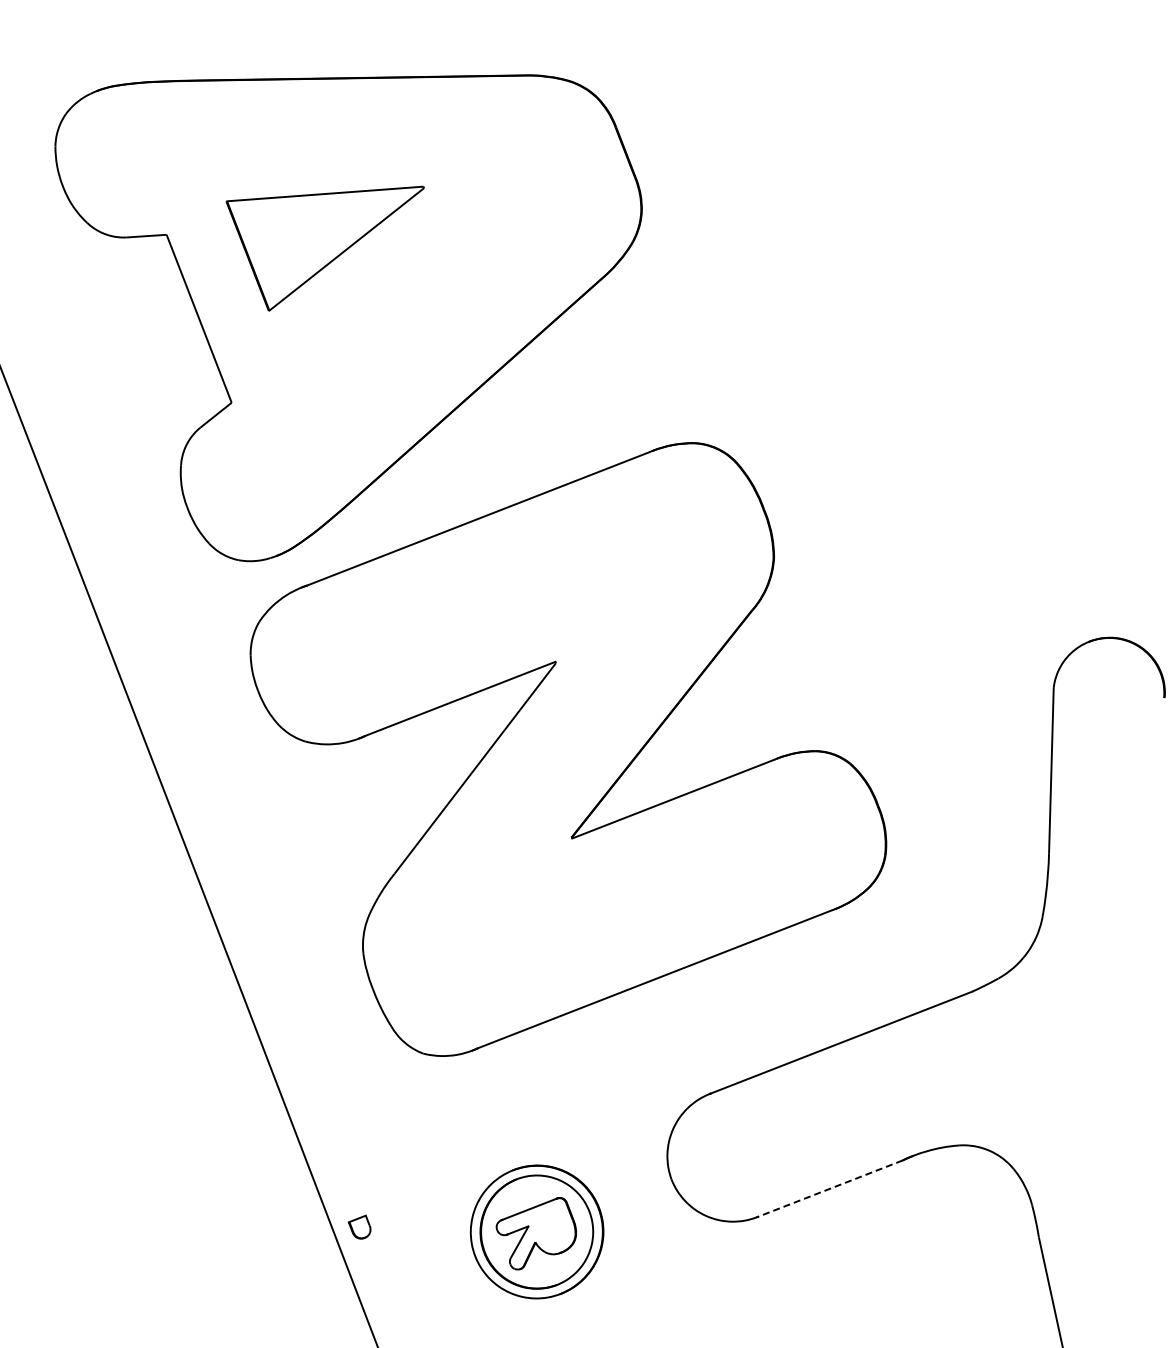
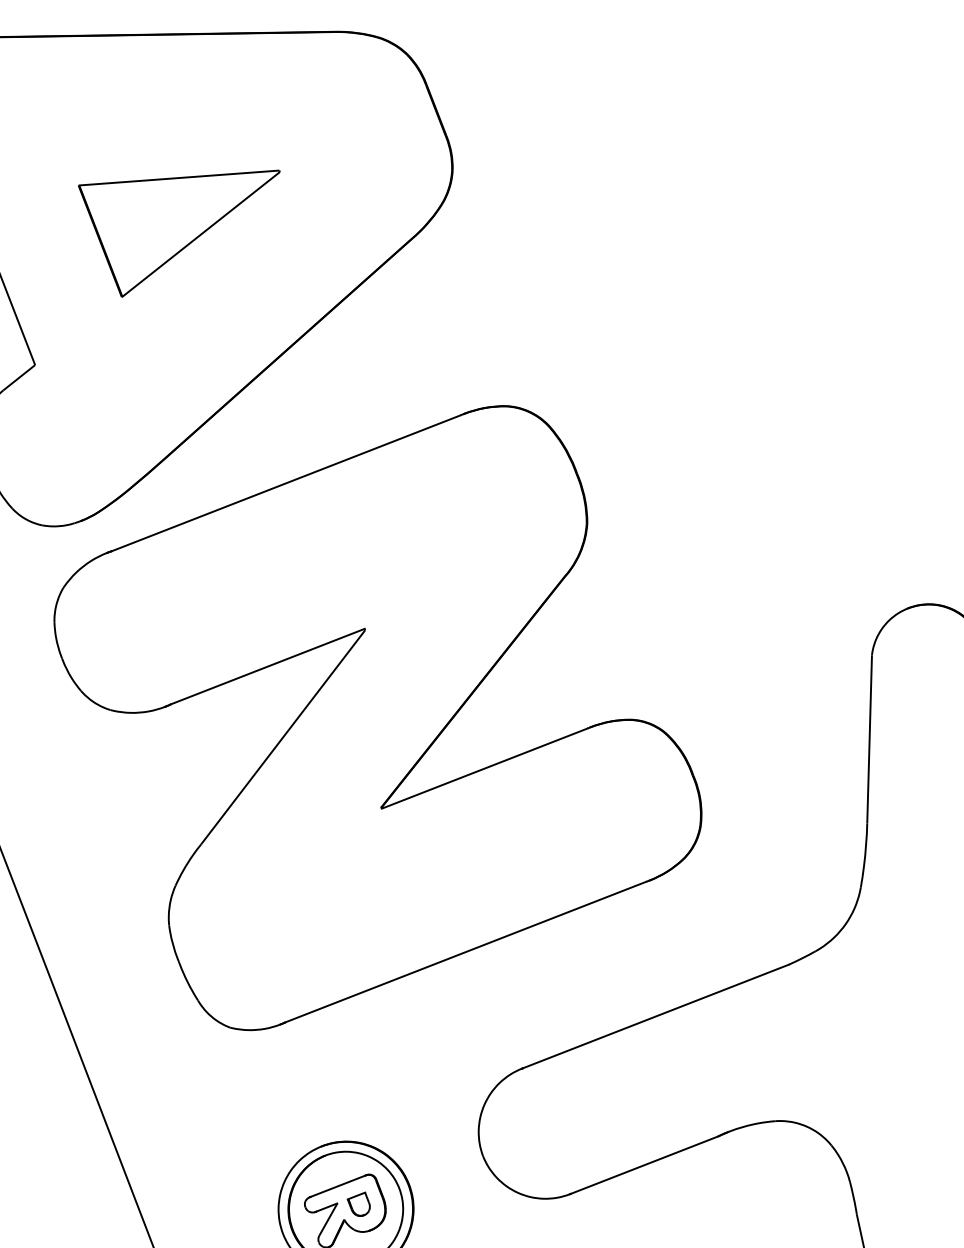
part: (324, 248) -> (178, 233), moved
line: (830, 1188) -> (644, 1164), dashed -> solid
part: (359, 1226) -> (358, 1203), moved

